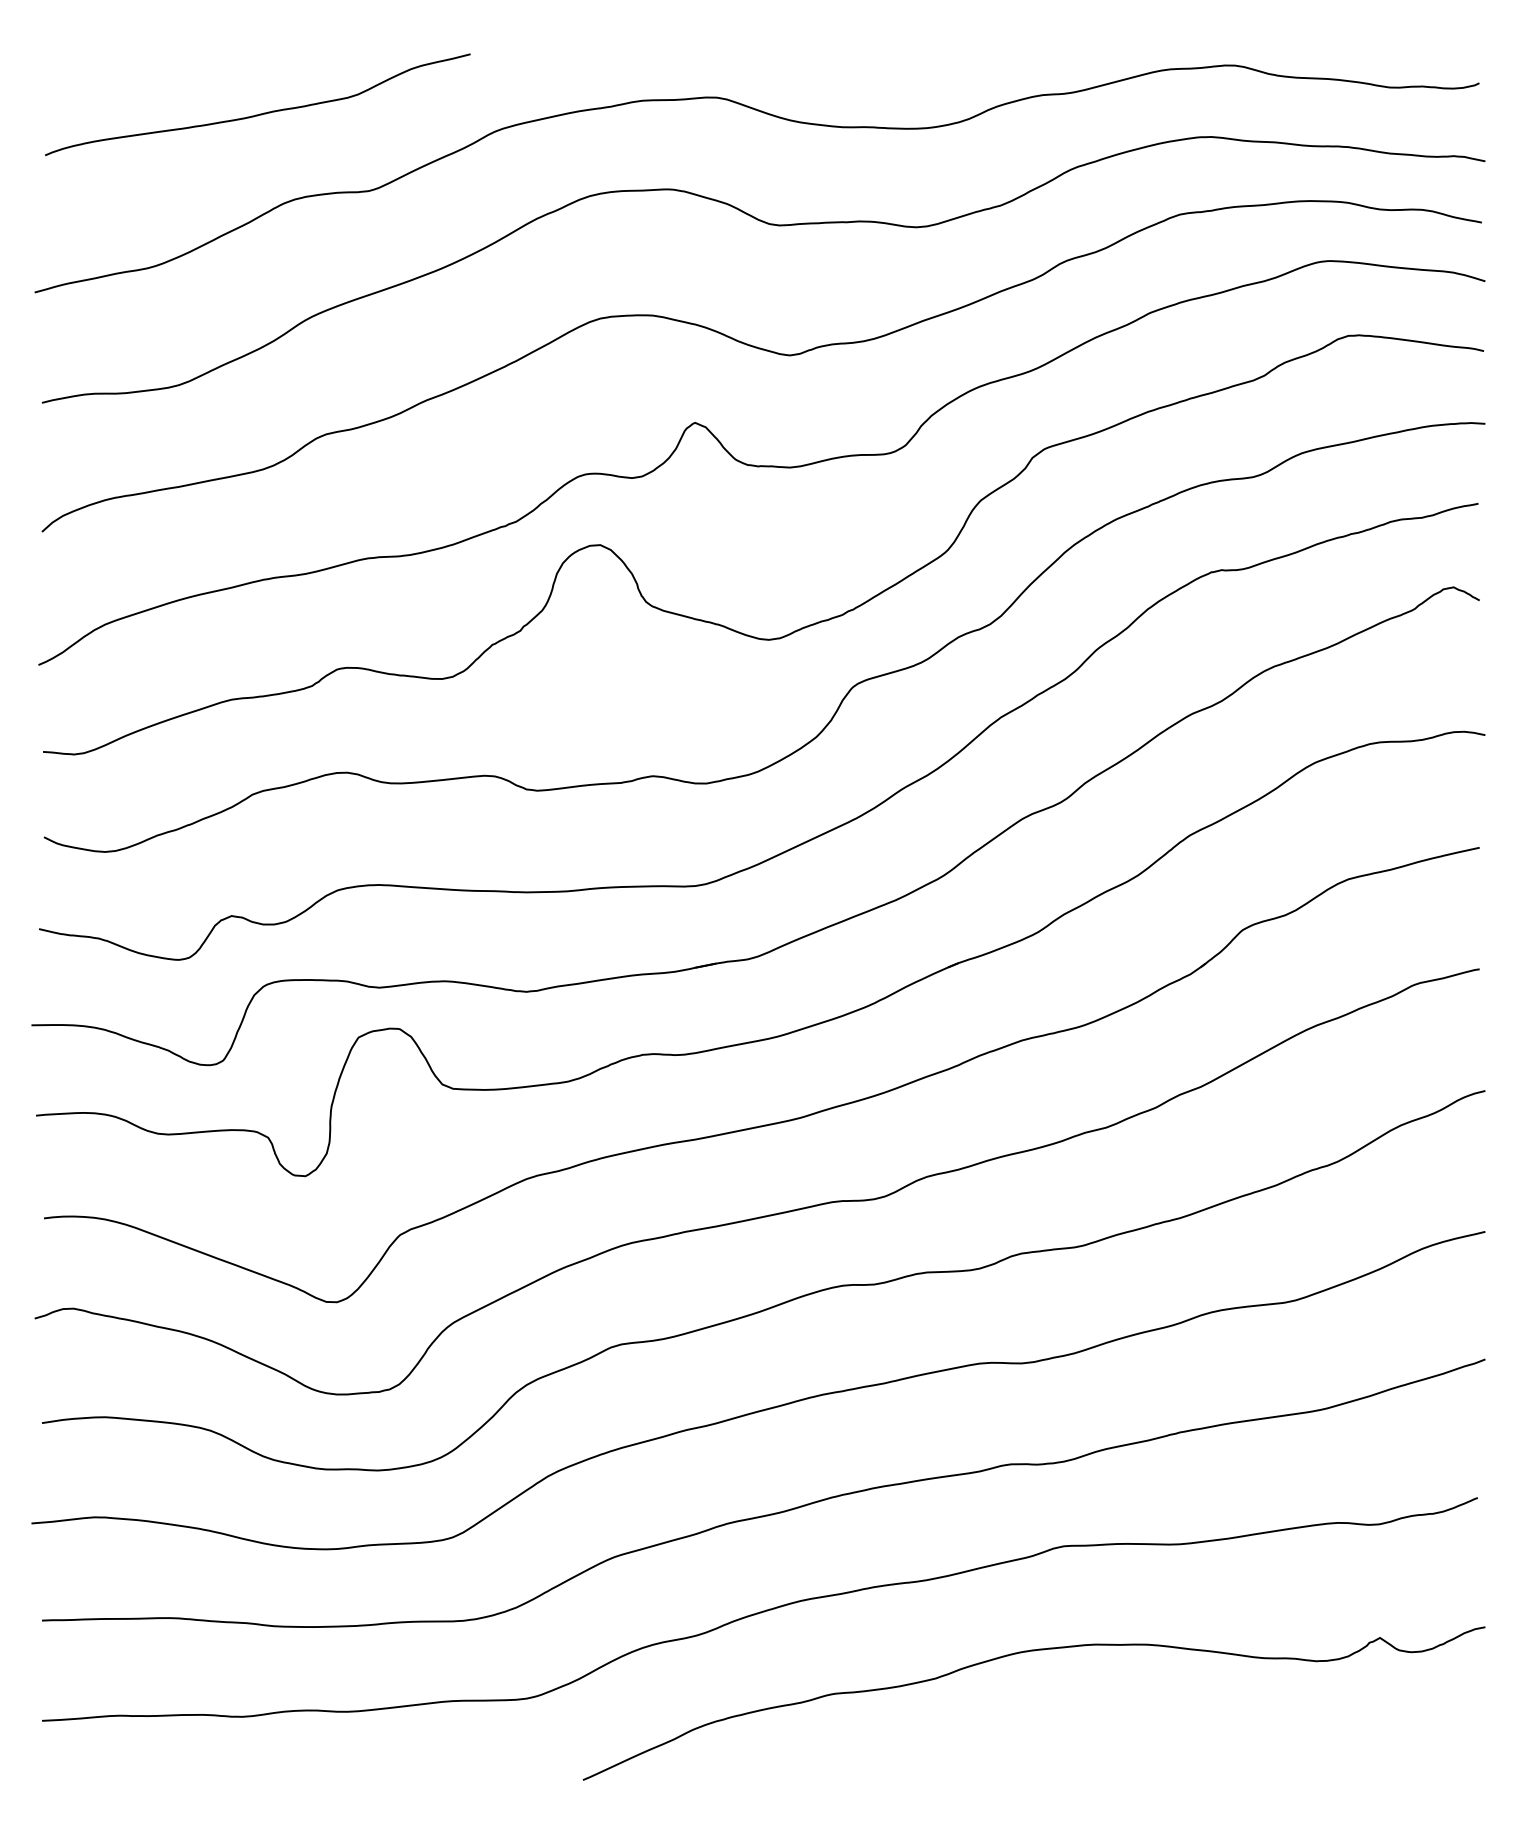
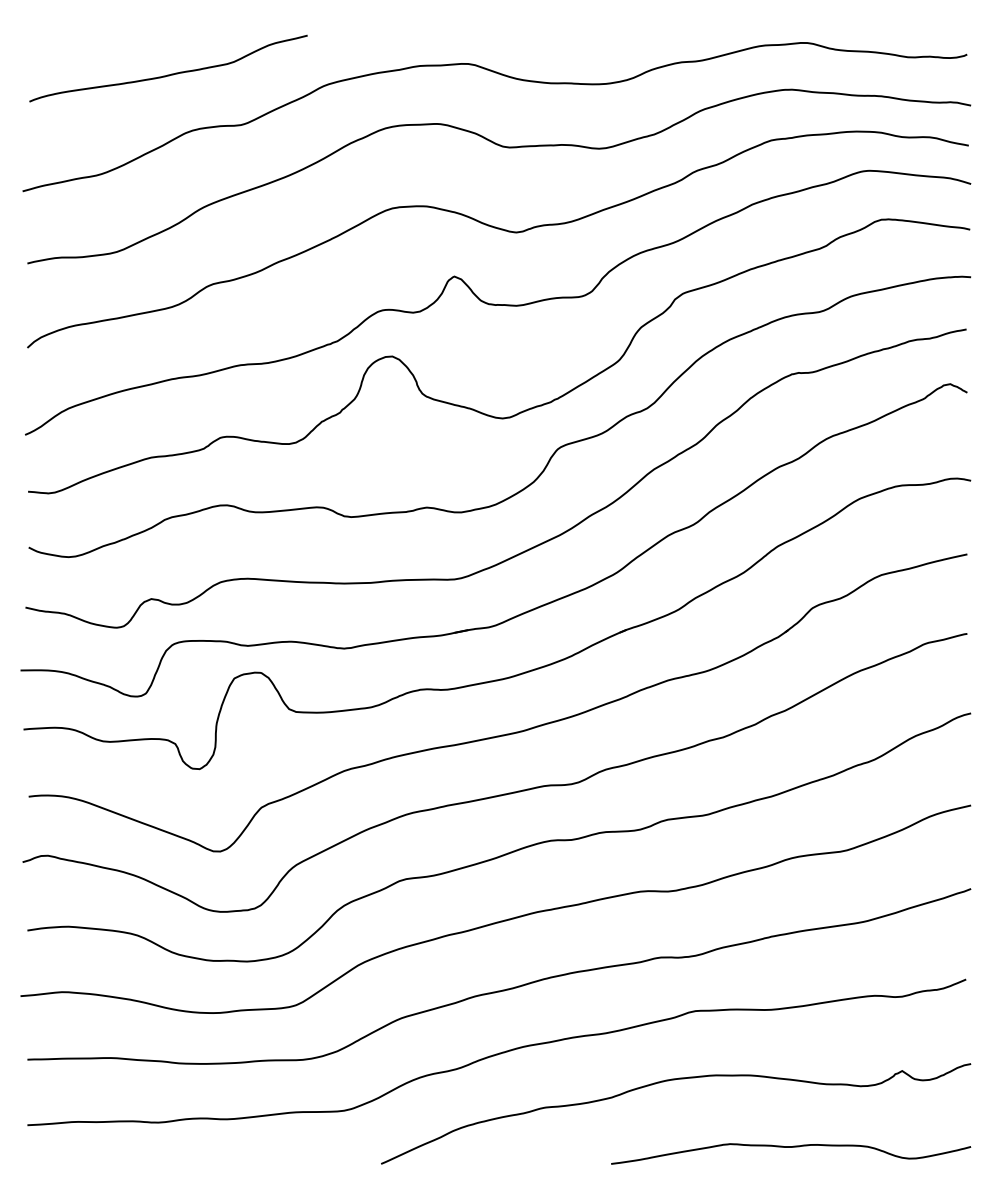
curve: (1210, 1754) -> (791, 1147), added

